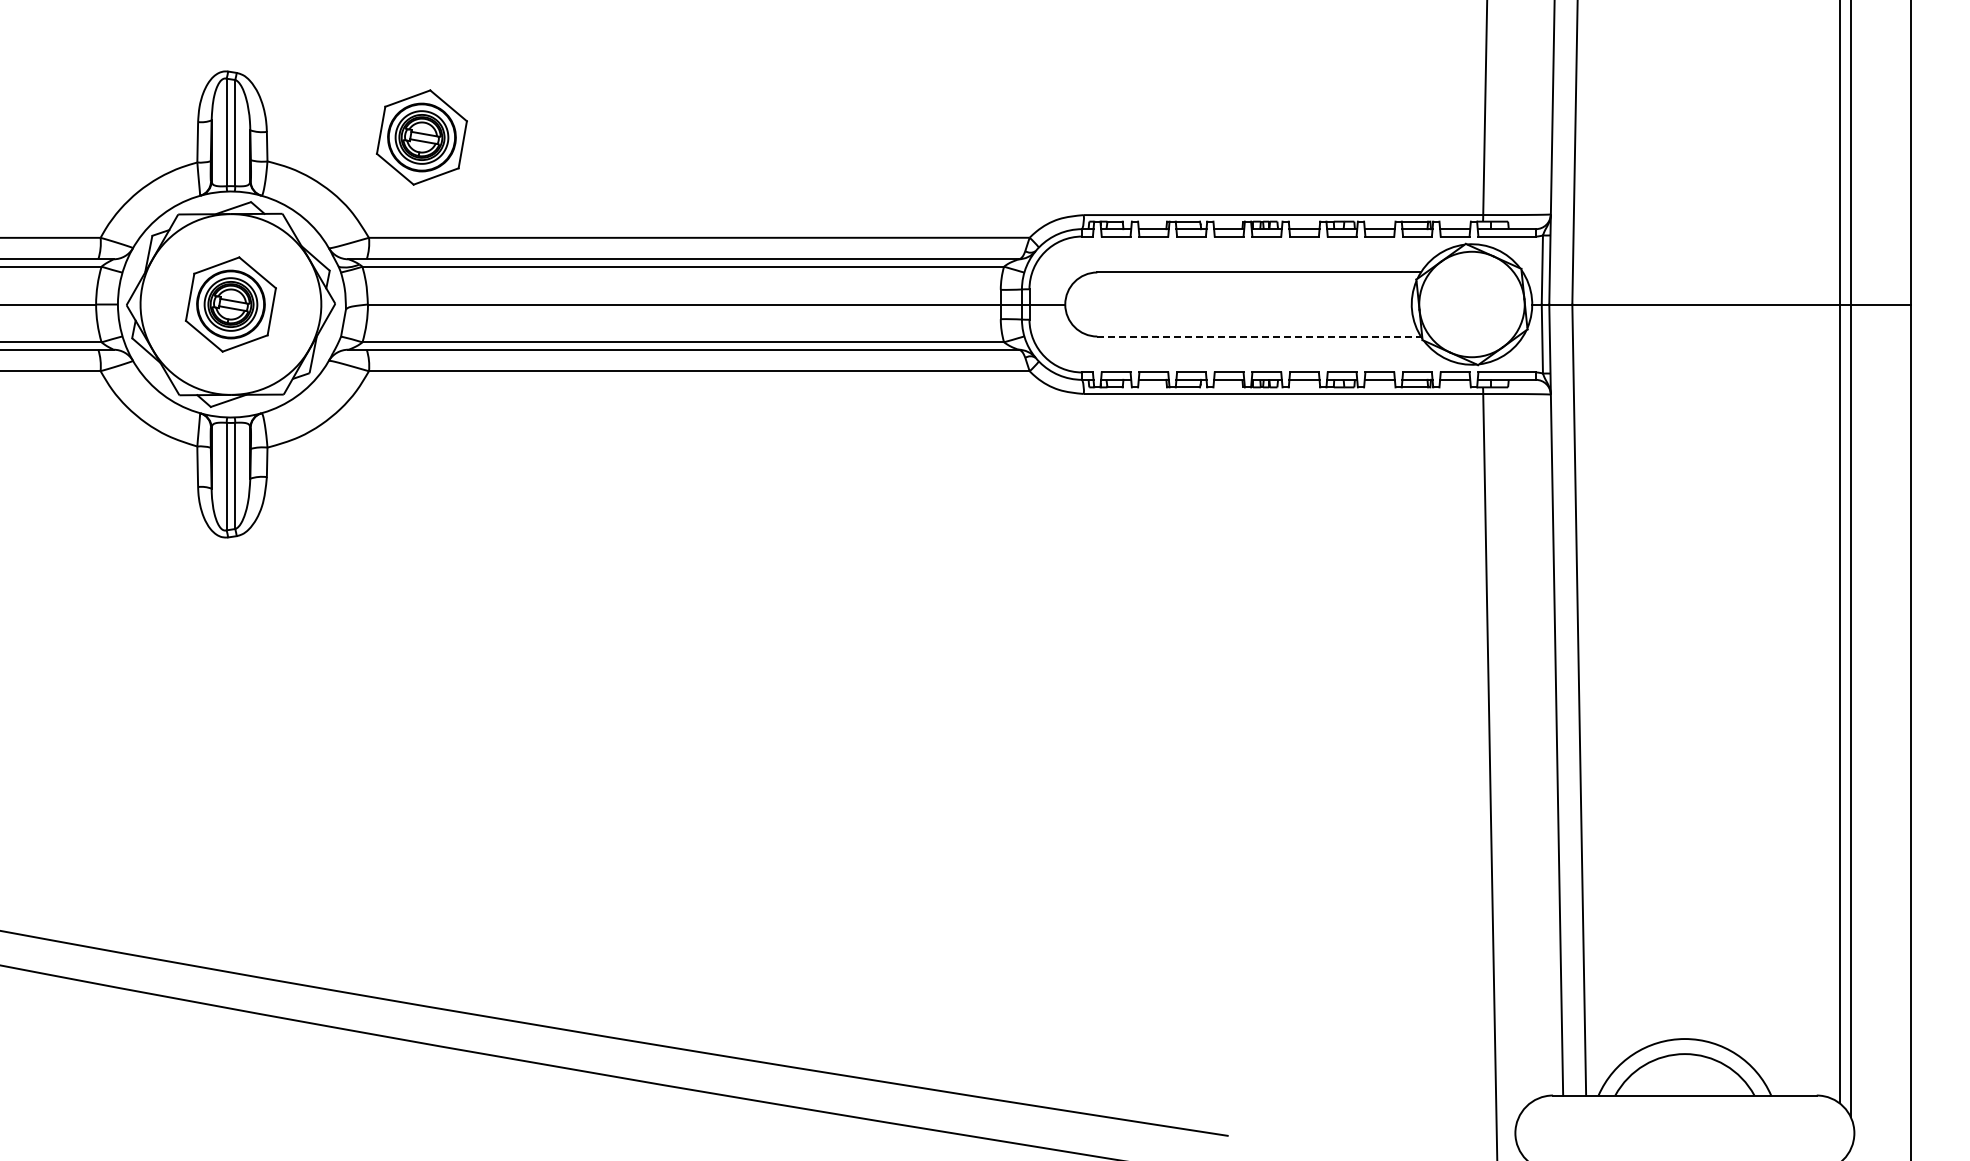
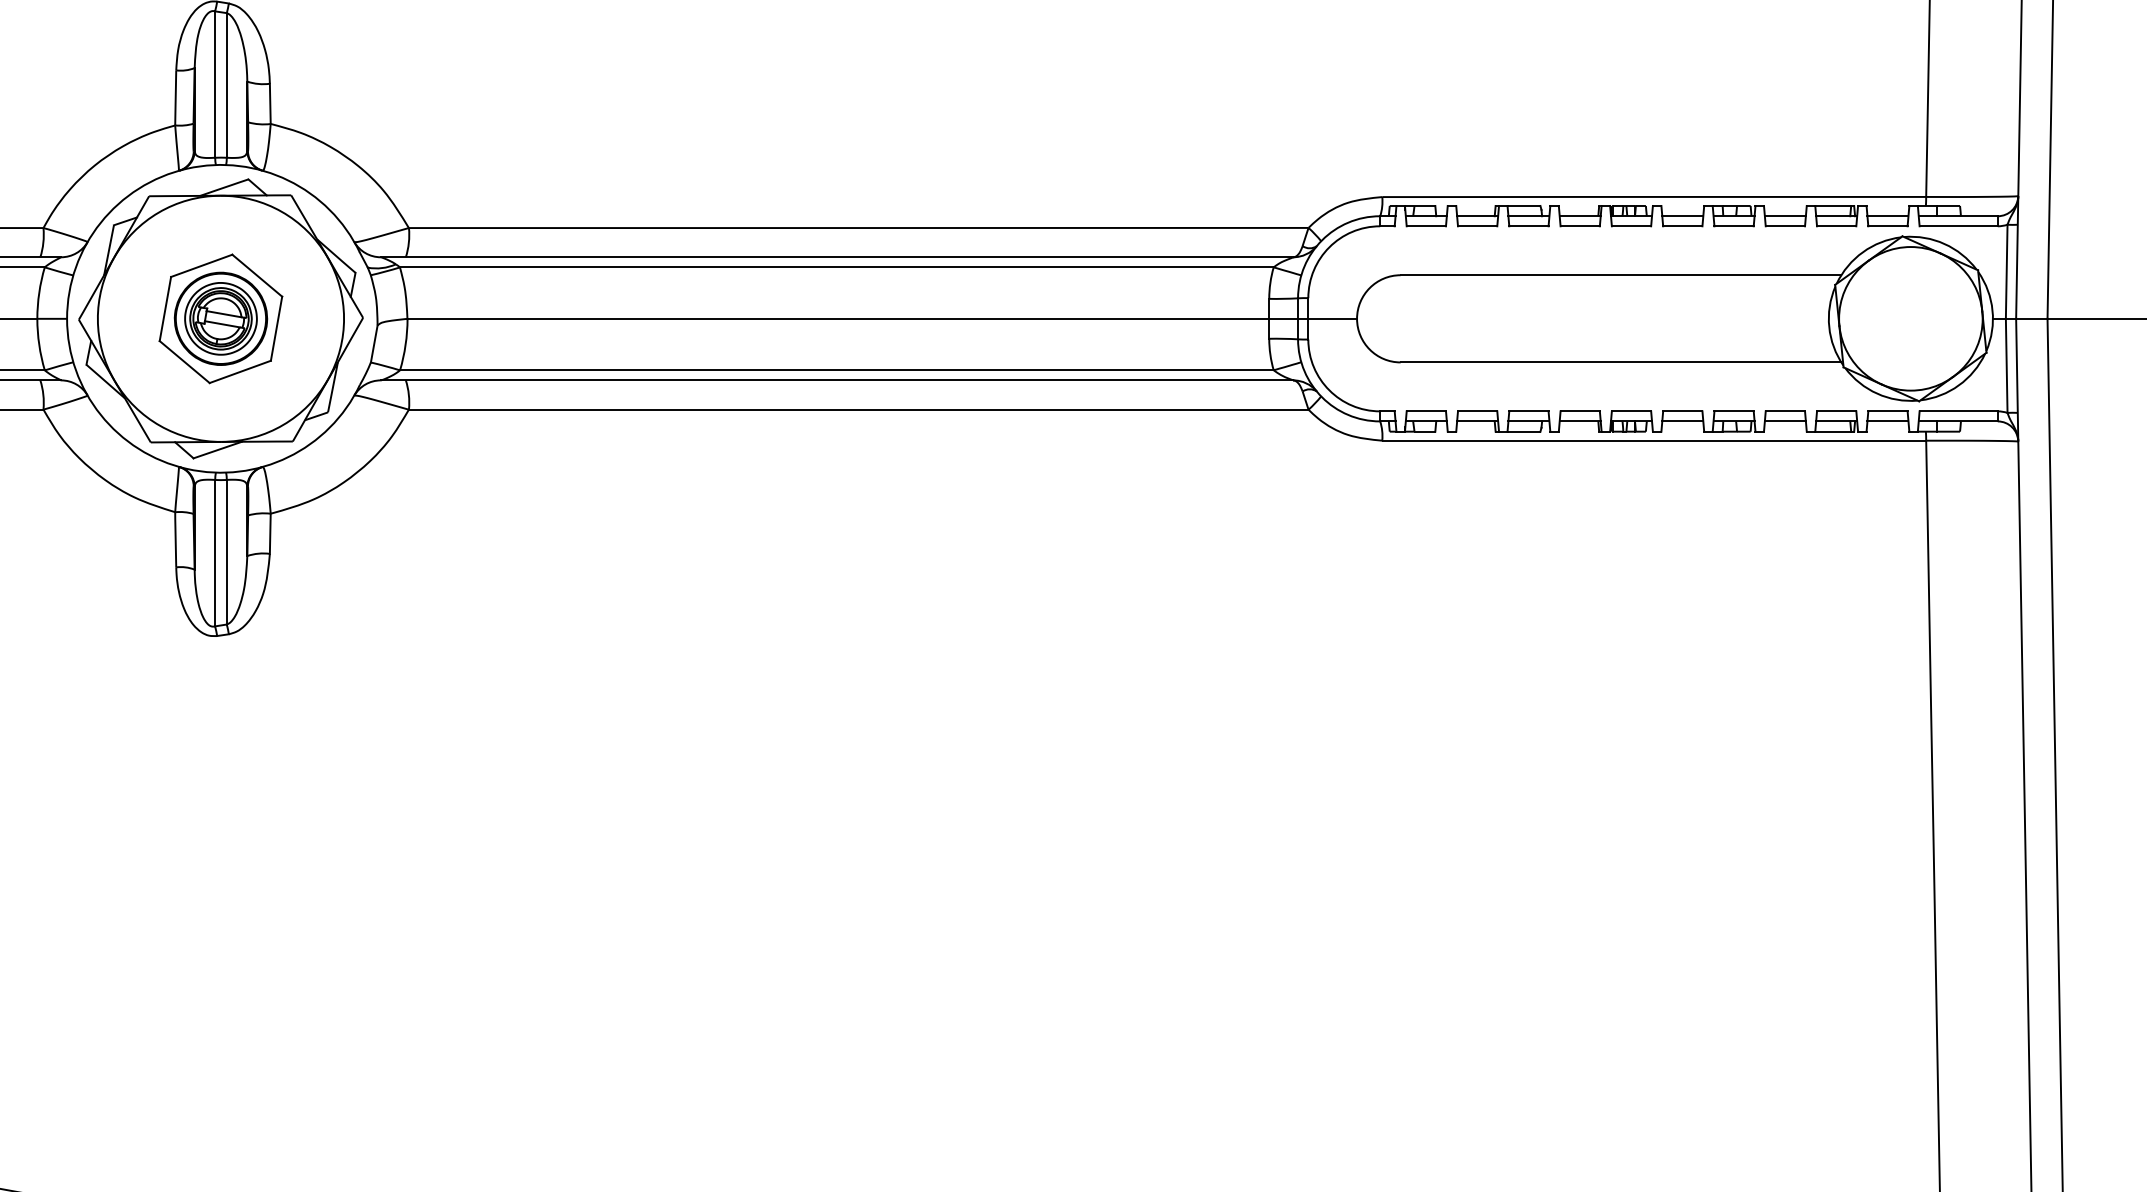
part: (421, 137) -> (480, 91), removed
line: (1259, 336) -> (1621, 362), dashed -> solid

